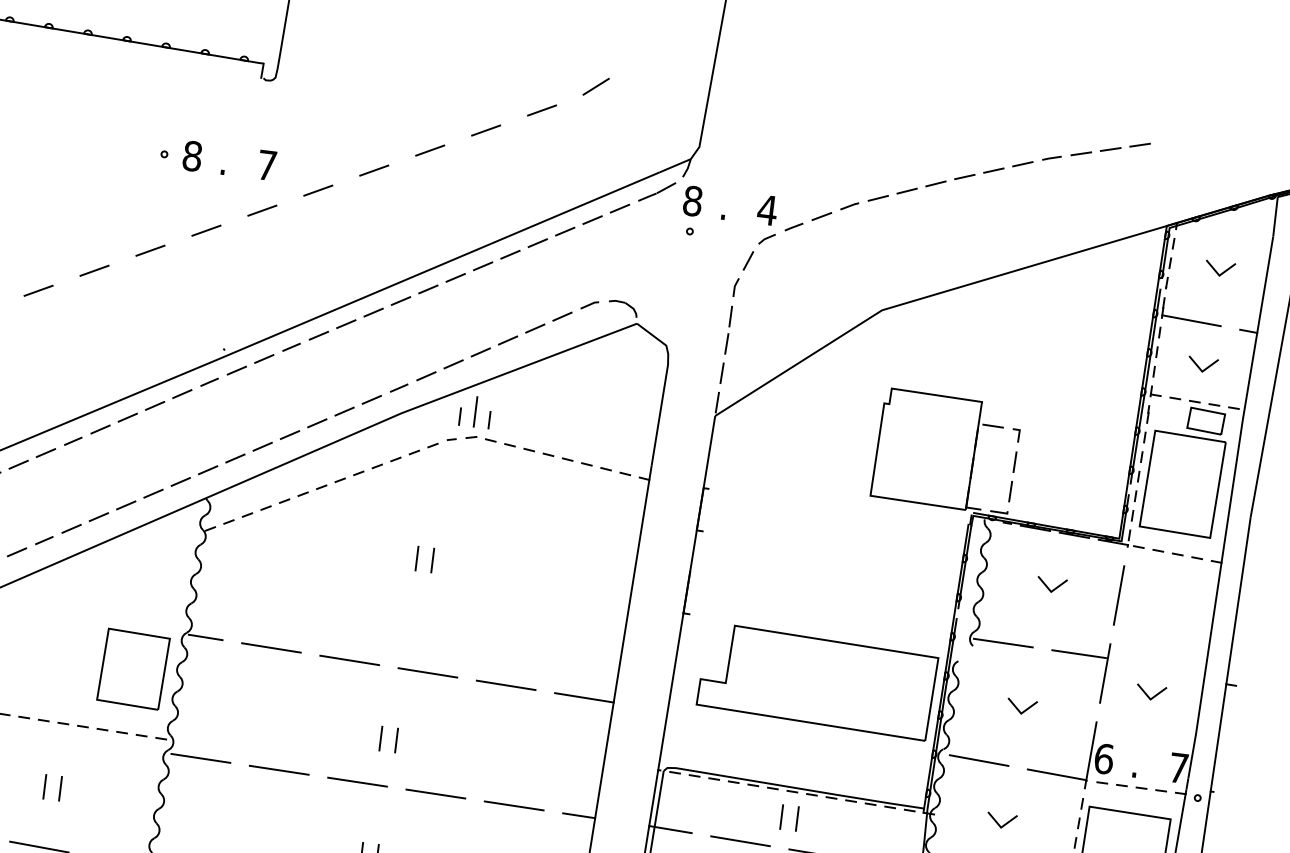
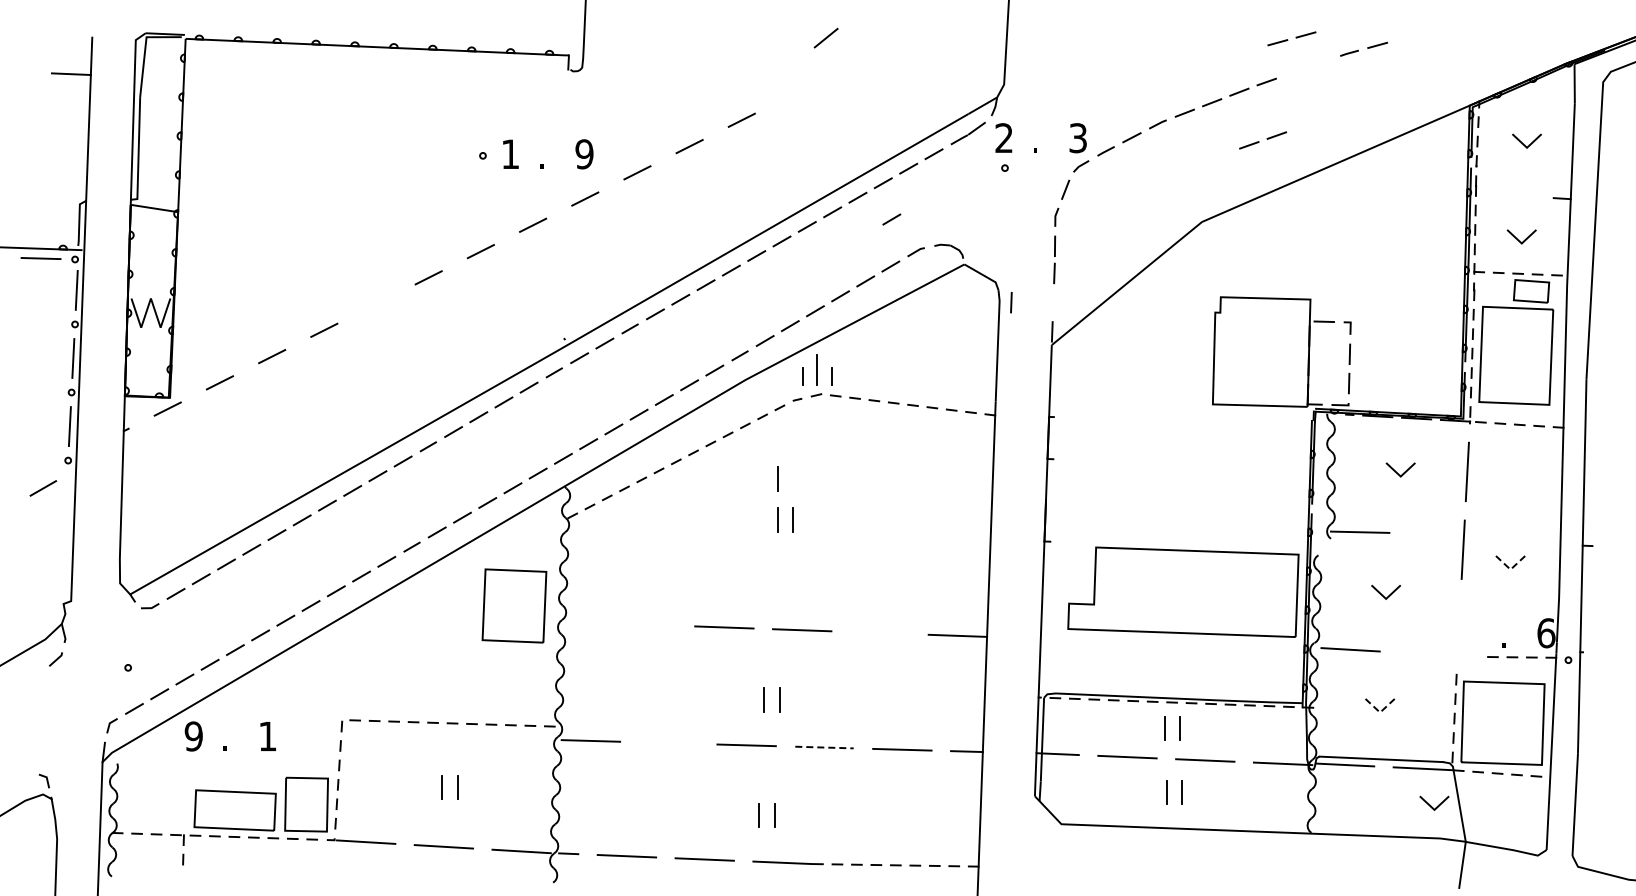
line: (595, 86) -> (825, 37), moved
line: (542, 110) -> (846, 67), removed
line: (485, 129) -> (793, 93), removed
line: (1121, 148) -> (1288, 40), moved
text: (192, 156) -> (510, 154), 8 -> 1
text: (267, 165) -> (584, 154), 7 -> 9
line: (1004, 168) -> (1259, 141), moved
text: (693, 201) -> (1004, 138), 8 -> 2
text: (766, 210) -> (1077, 138), 4 -> 3
line: (568, 269) -> (891, 219), added
line: (38, 290) -> (376, 303), removed
line: (1191, 320) -> (1505, 194), removed
line: (722, 373) -> (1011, 302), moved
line: (421, 516) -> (777, 478), added
line: (205, 636) -> (580, 621), removed
line: (271, 647) -> (646, 624), removed
line: (1079, 653) -> (1435, 533), removed
part: (133, 668) -> (514, 605), moved
line: (505, 685) -> (879, 633), removed
line: (1150, 699) -> (1510, 569), solid -> dashed
part: (1089, 757) -> (1457, 633), removed
text: (1178, 768) -> (1546, 633), 7 -> 6
line: (279, 769) -> (668, 742), removed
line: (436, 794) -> (825, 747), solid -> dashed
line: (1001, 827) -> (1380, 712), solid -> dashed

